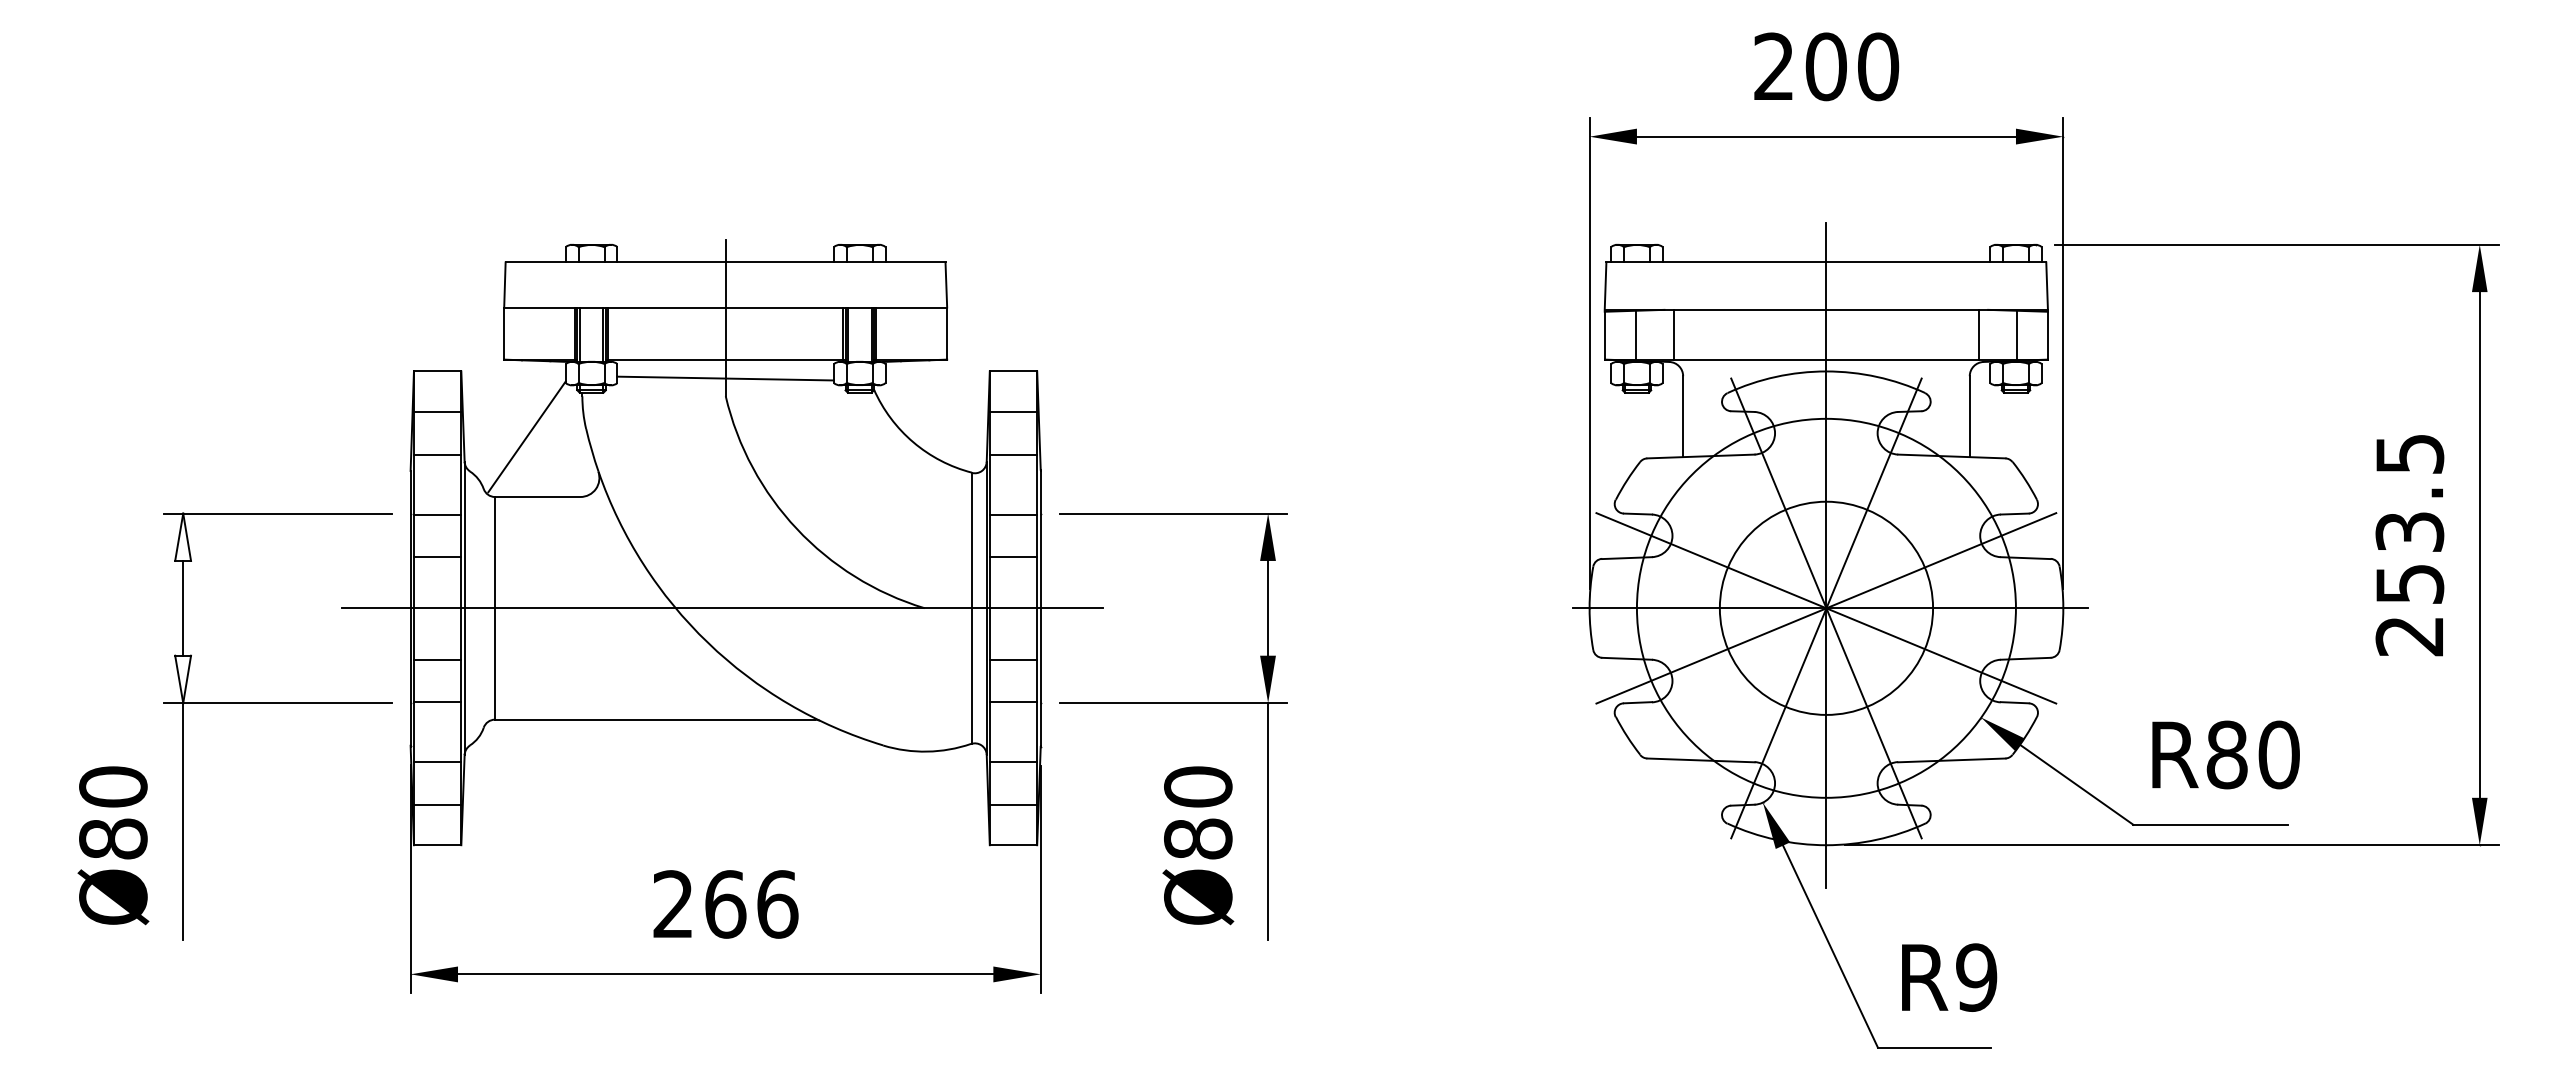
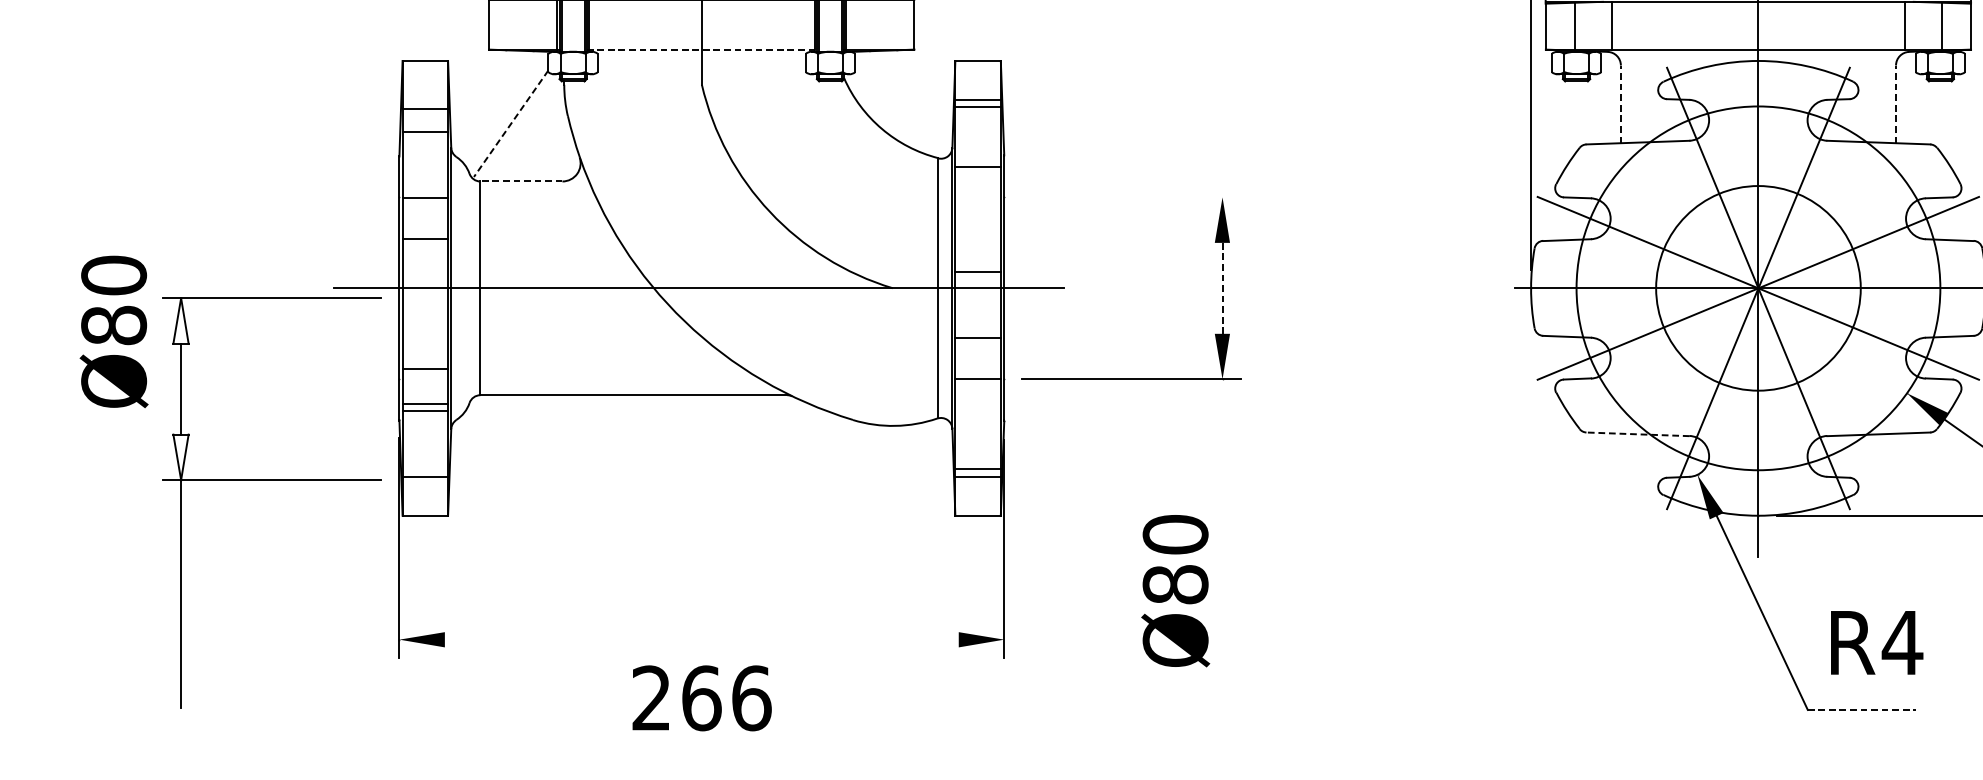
line: (725, 359) -> (701, 49), solid -> dashed
line: (725, 378) -> (701, 67), removed
line: (437, 411) -> (425, 131), moved
line: (1683, 416) -> (1621, 104), solid -> dashed
line: (1969, 416) -> (1895, 104), solid -> dashed
line: (527, 436) -> (511, 123), solid -> dashed
line: (437, 454) -> (425, 109), moved
line: (1013, 454) -> (978, 107), moved
line: (537, 497) -> (521, 181), solid -> dashed
line: (1173, 513) -> (1131, 197), removed
line: (1013, 514) -> (978, 166), moved
line: (1013, 557) -> (978, 272), moved
line: (1268, 608) -> (1222, 288), solid -> dashed
line: (437, 659) -> (425, 369), moved
line: (437, 702) -> (425, 411), moved
part: (277, 703) -> (271, 480), moved
line: (1701, 760) -> (1638, 434), solid -> dashed
line: (437, 762) -> (425, 404), moved
line: (1013, 762) -> (978, 468), moved
line: (1268, 821) -> (1222, 492), removed
text: (113, 845) -> (114, 331), moved
text: (1198, 845) -> (1175, 590), moved
text: (725, 904) -> (701, 698), moved
line: (725, 974) -> (701, 639), removed
text: (1976, 977) -> (1902, 642), R9 -> R4
line: (1934, 1047) -> (1862, 709), solid -> dashed

